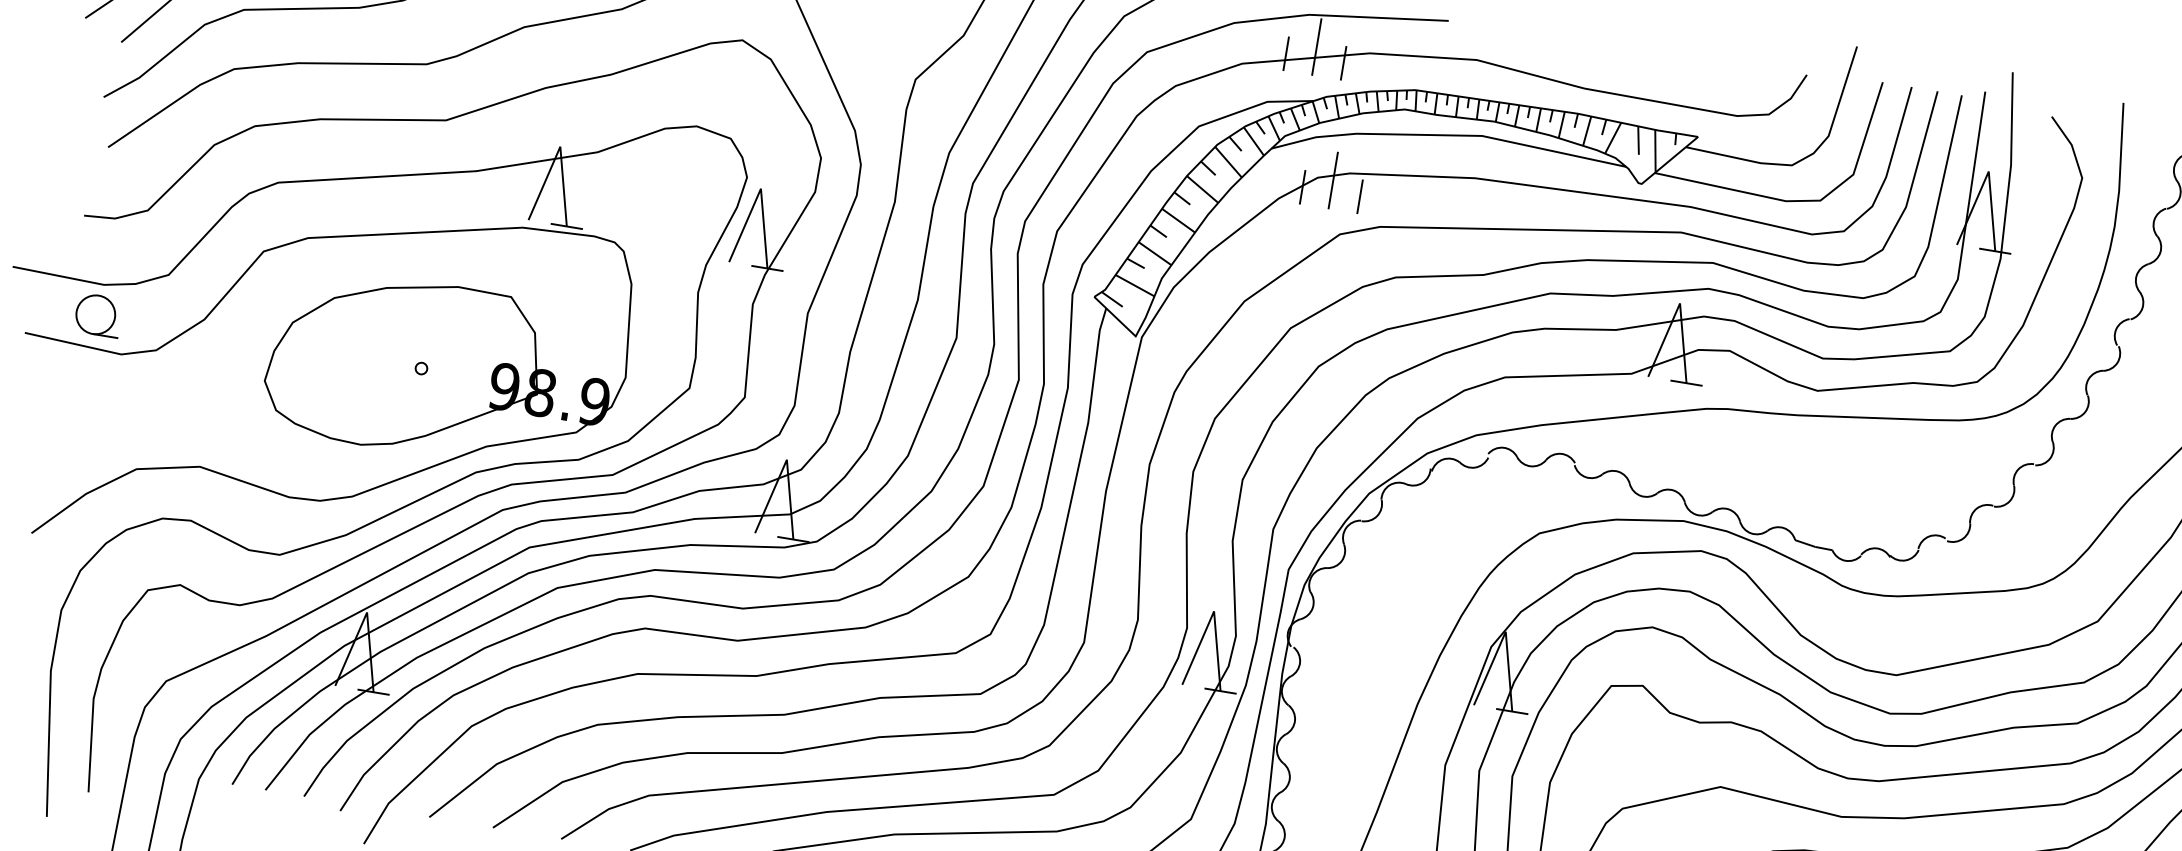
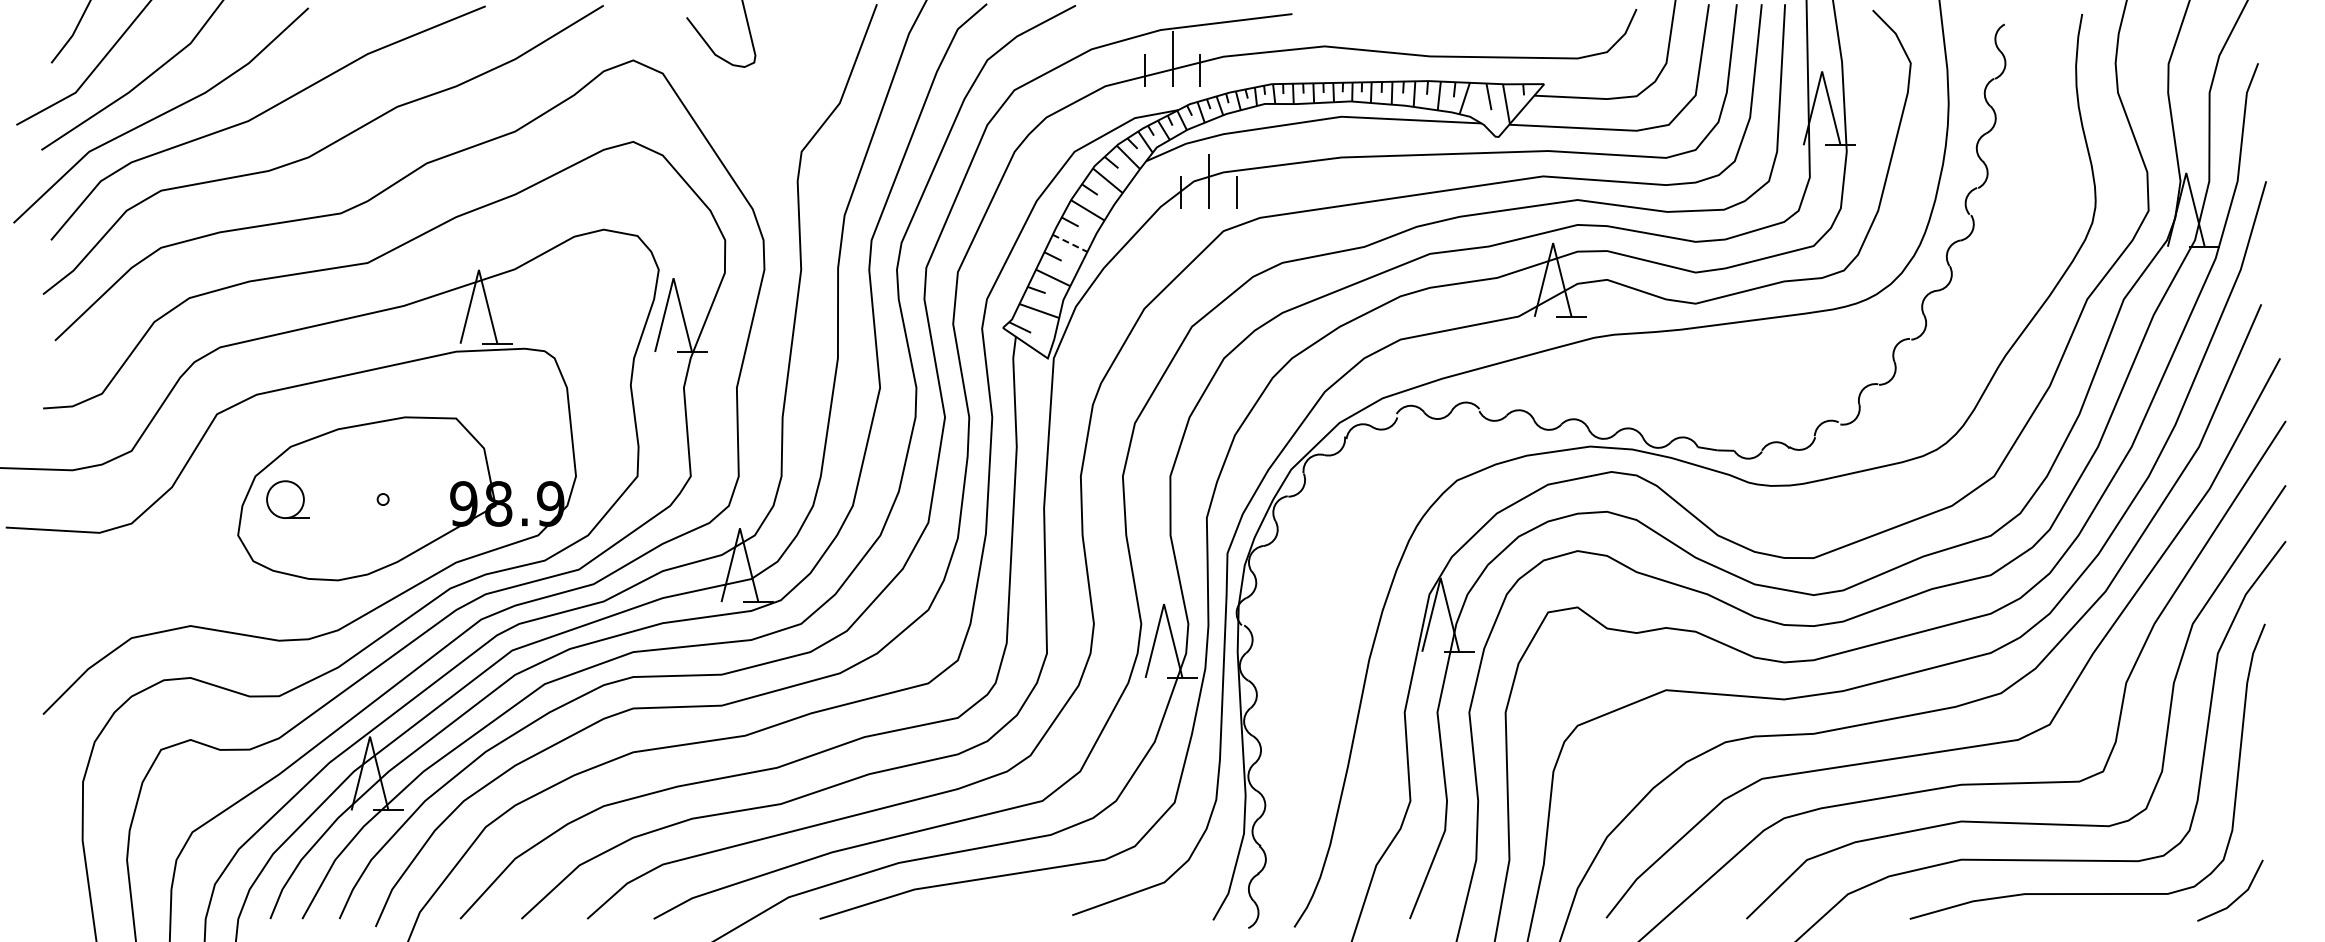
line: (1178, 220) -> (1070, 243), solid -> dashed
part: (97, 314) -> (287, 499), moved

